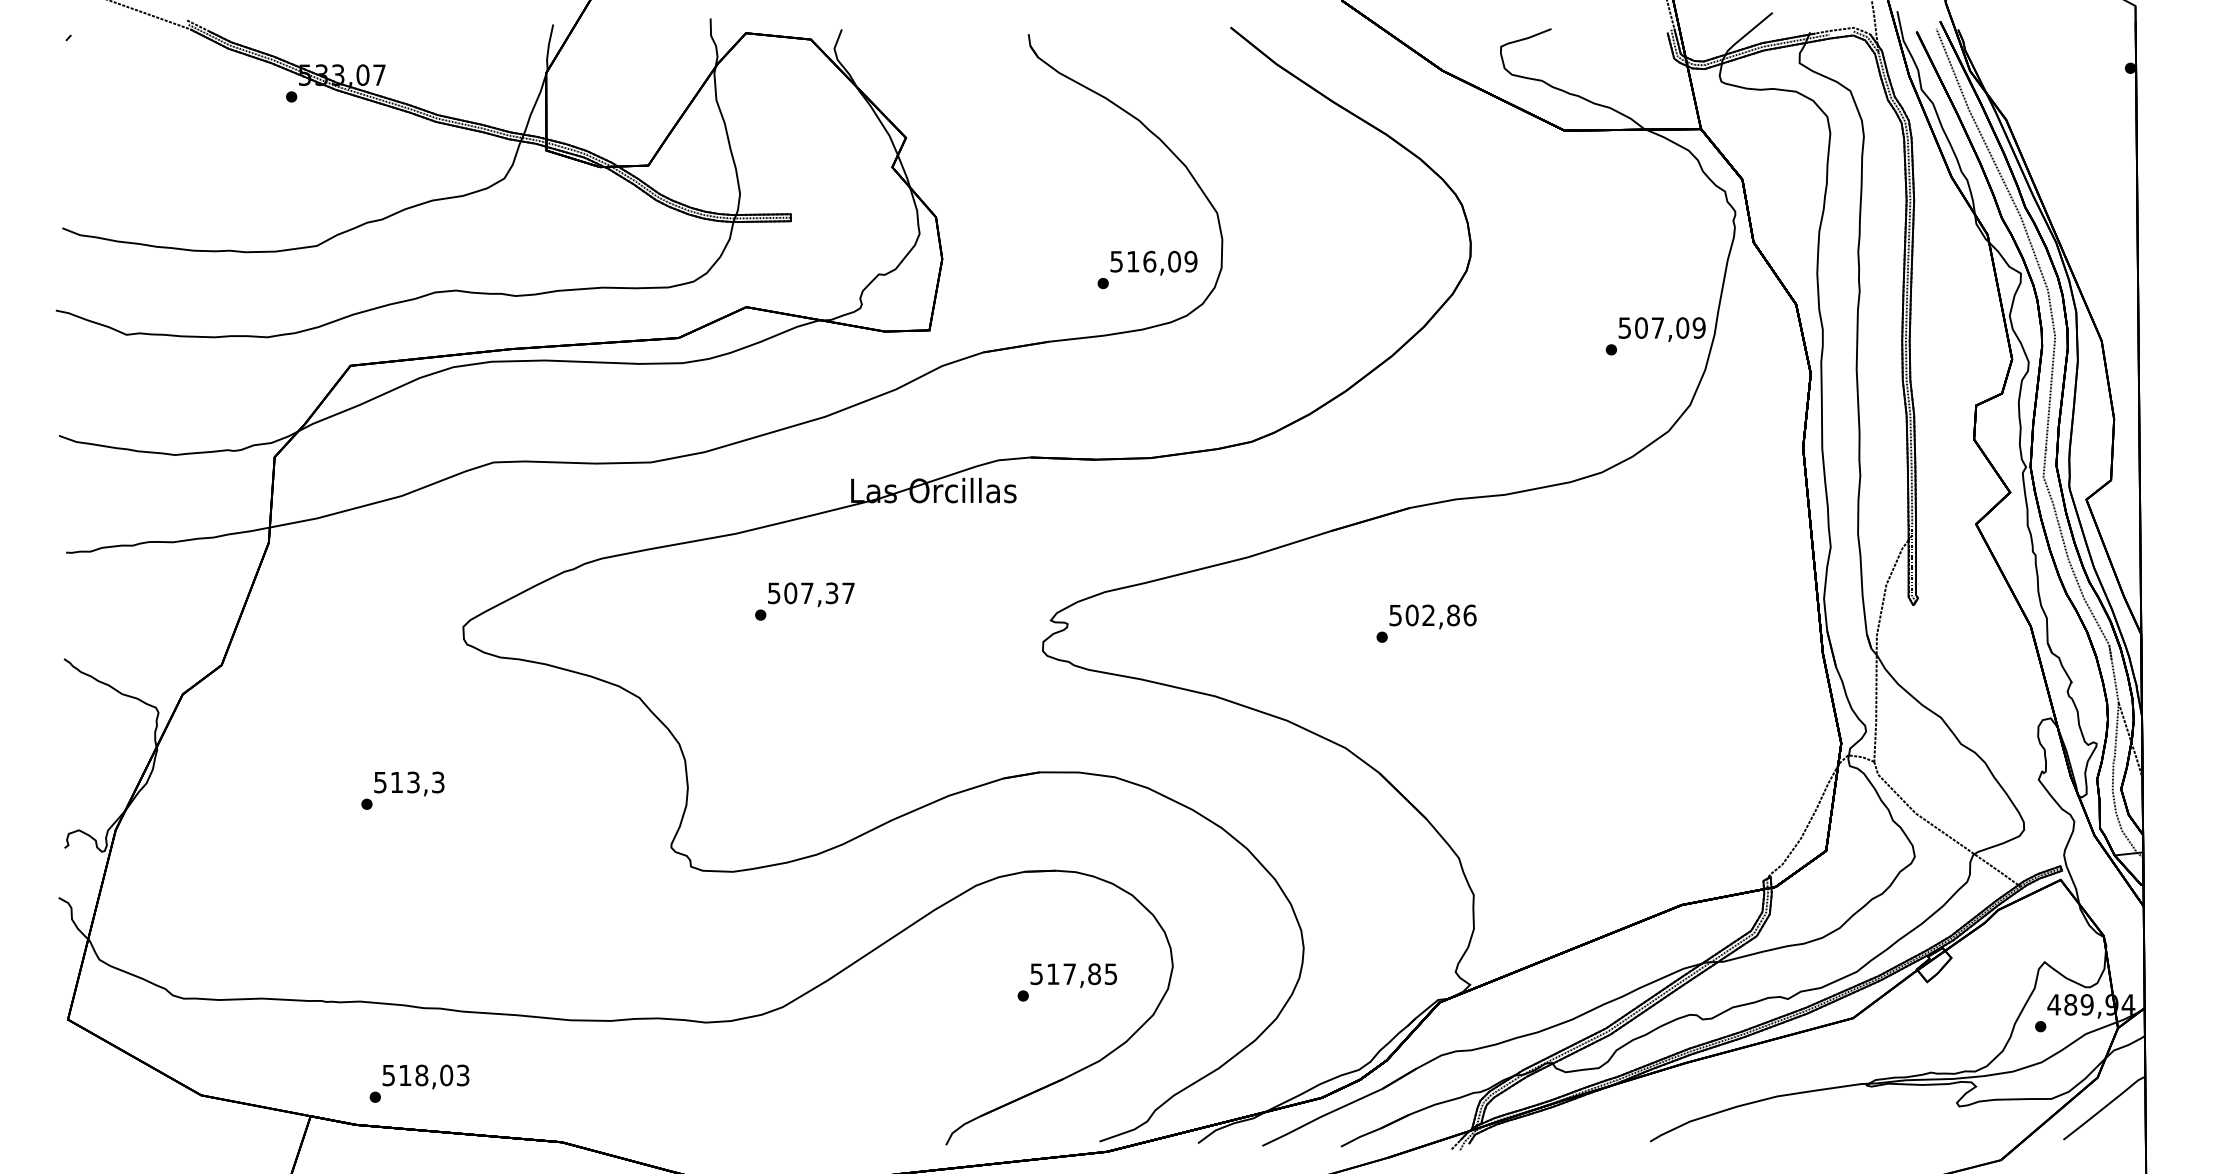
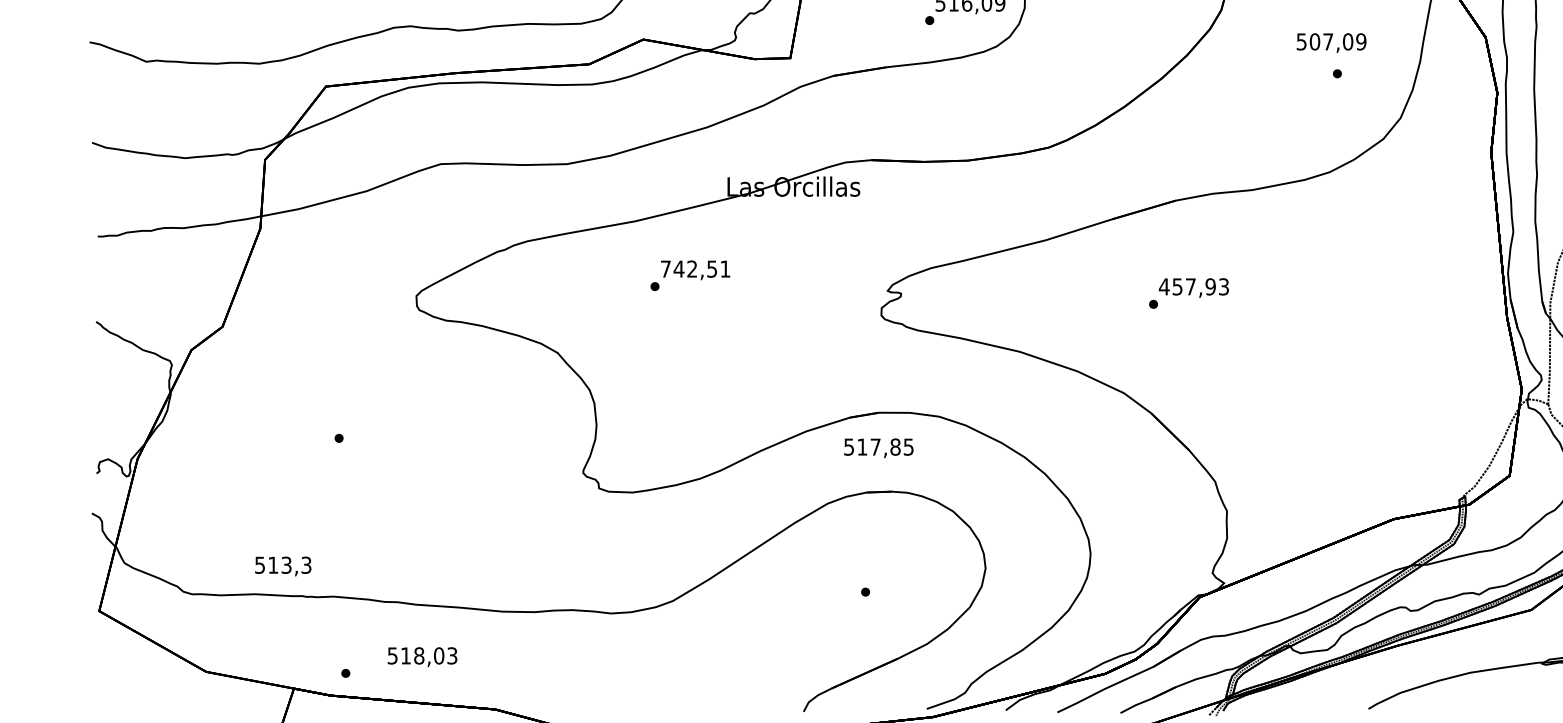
text: (1661, 329) -> (1331, 43), moved
text: (811, 593) -> (695, 269), 507,37 -> 742,51
text: (1432, 615) -> (1193, 286), 502,86 -> 457,93
text: (409, 783) -> (283, 566), moved
text: (1073, 975) -> (878, 448), moved
text: (425, 1076) -> (422, 656), moved

